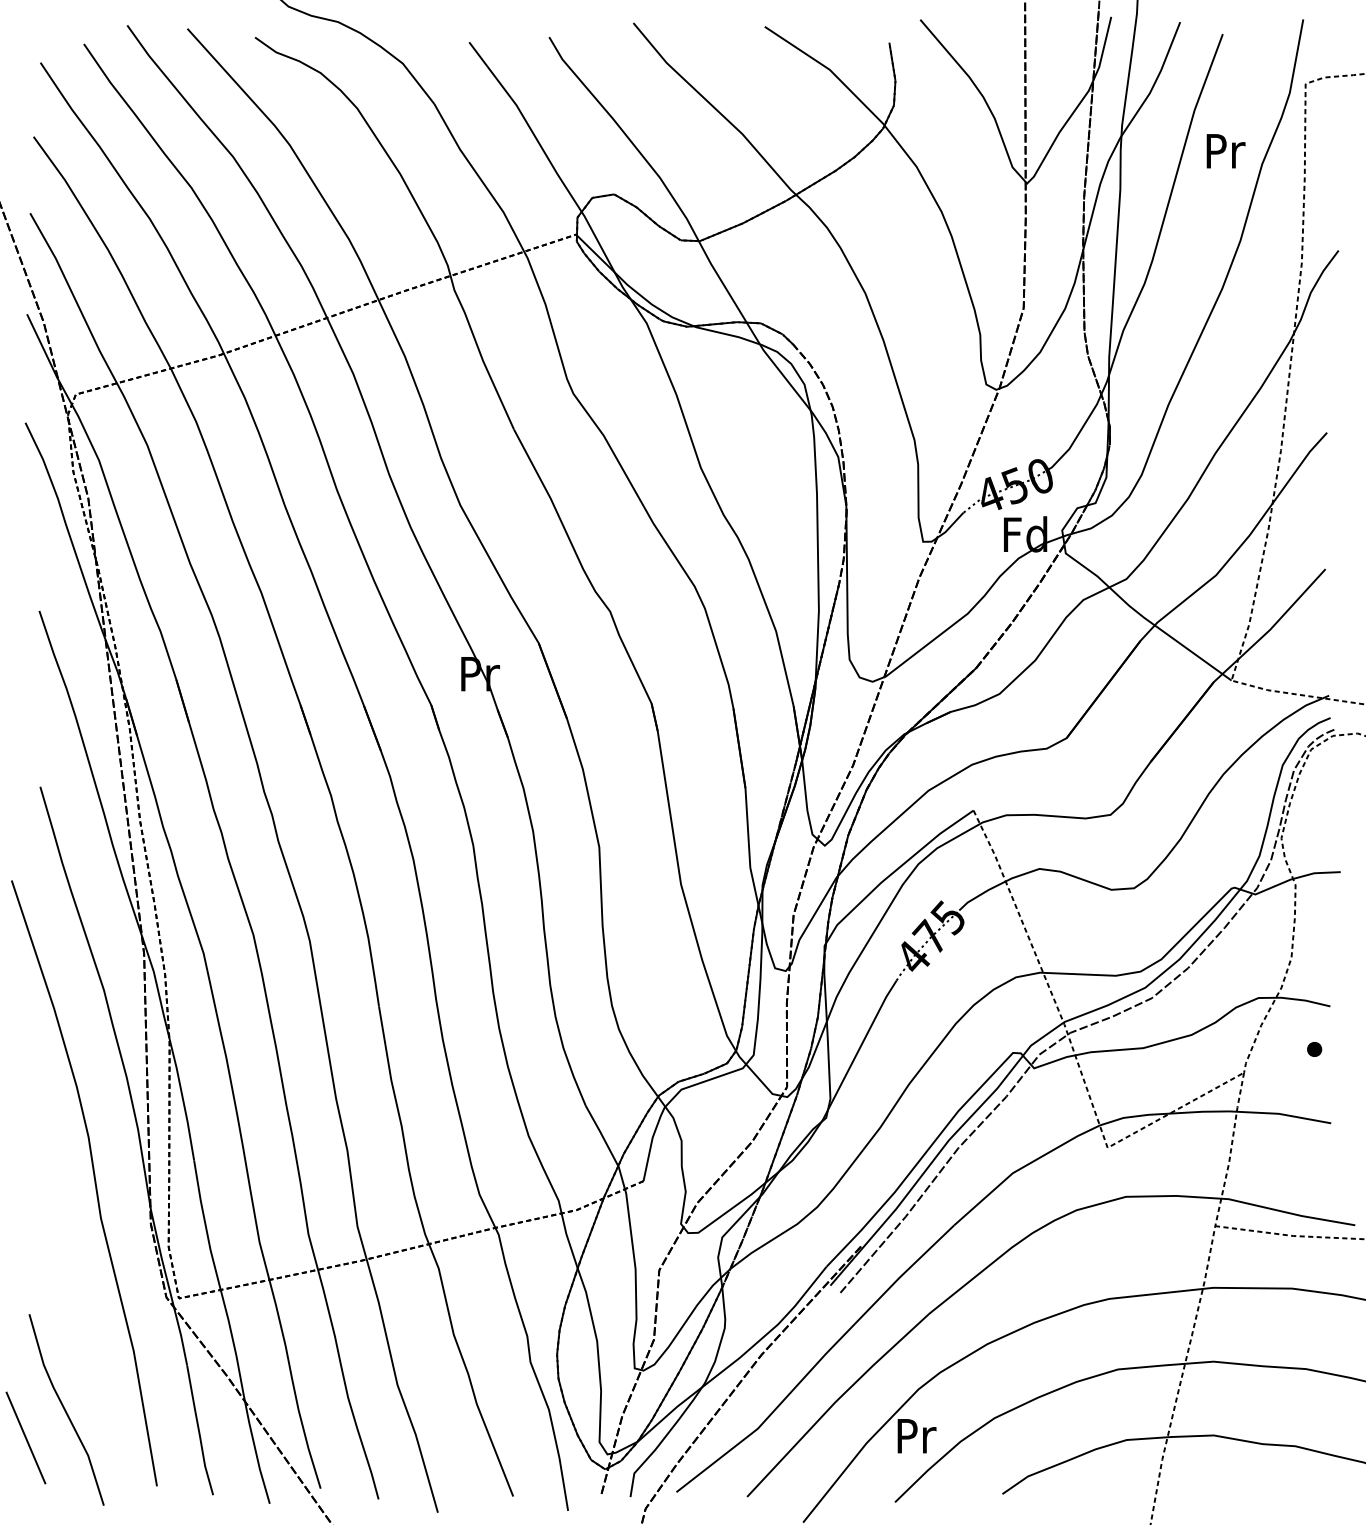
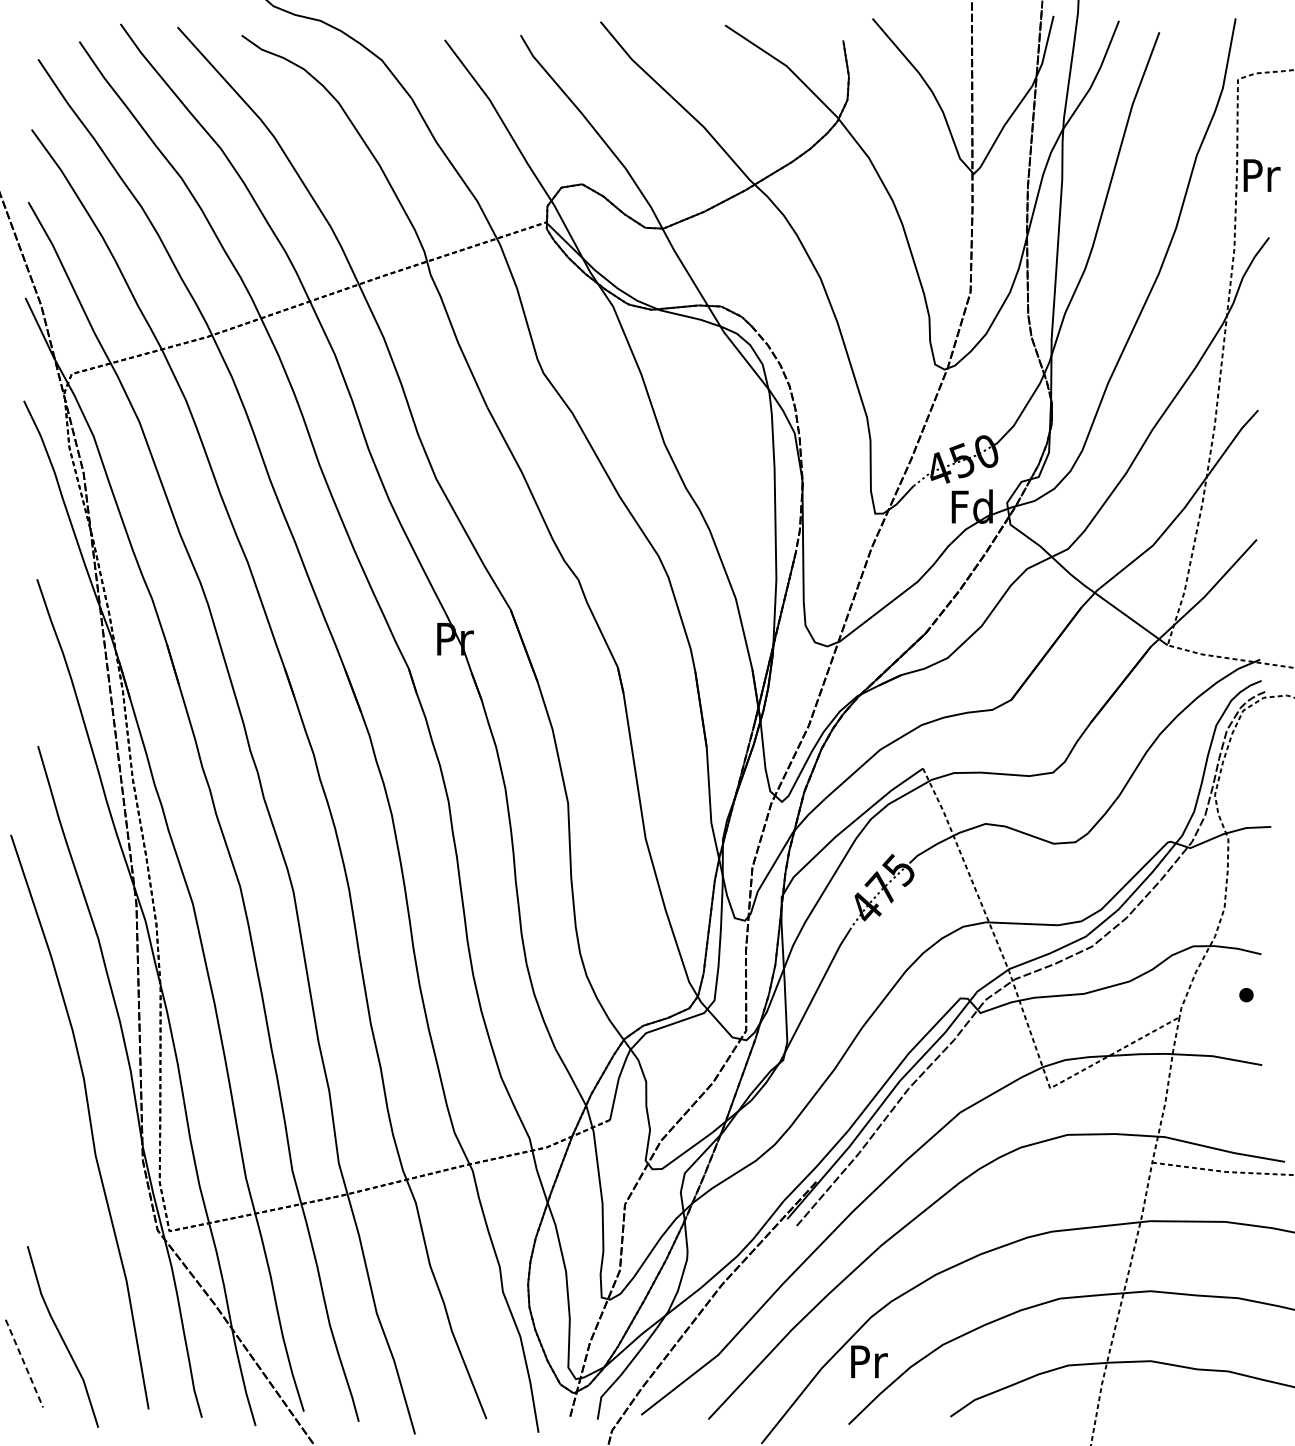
text: (1225, 151) -> (1261, 175), moved
line: (26, 1438) -> (24, 1364), solid -> dashed

